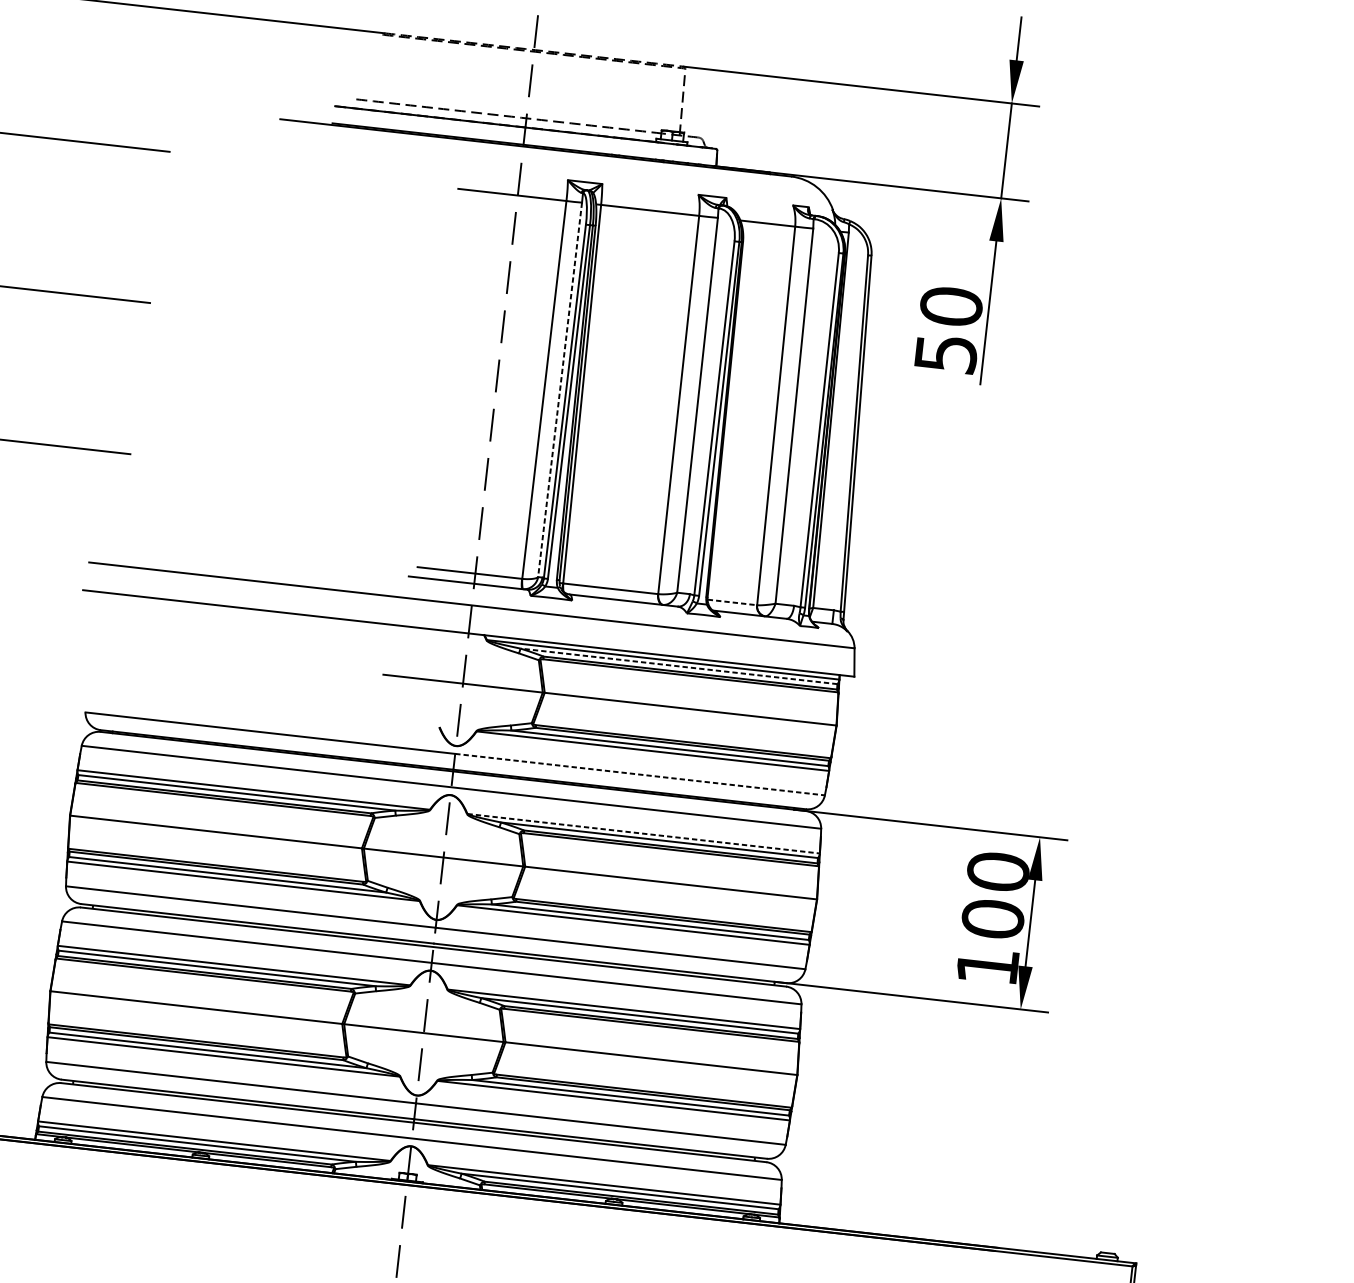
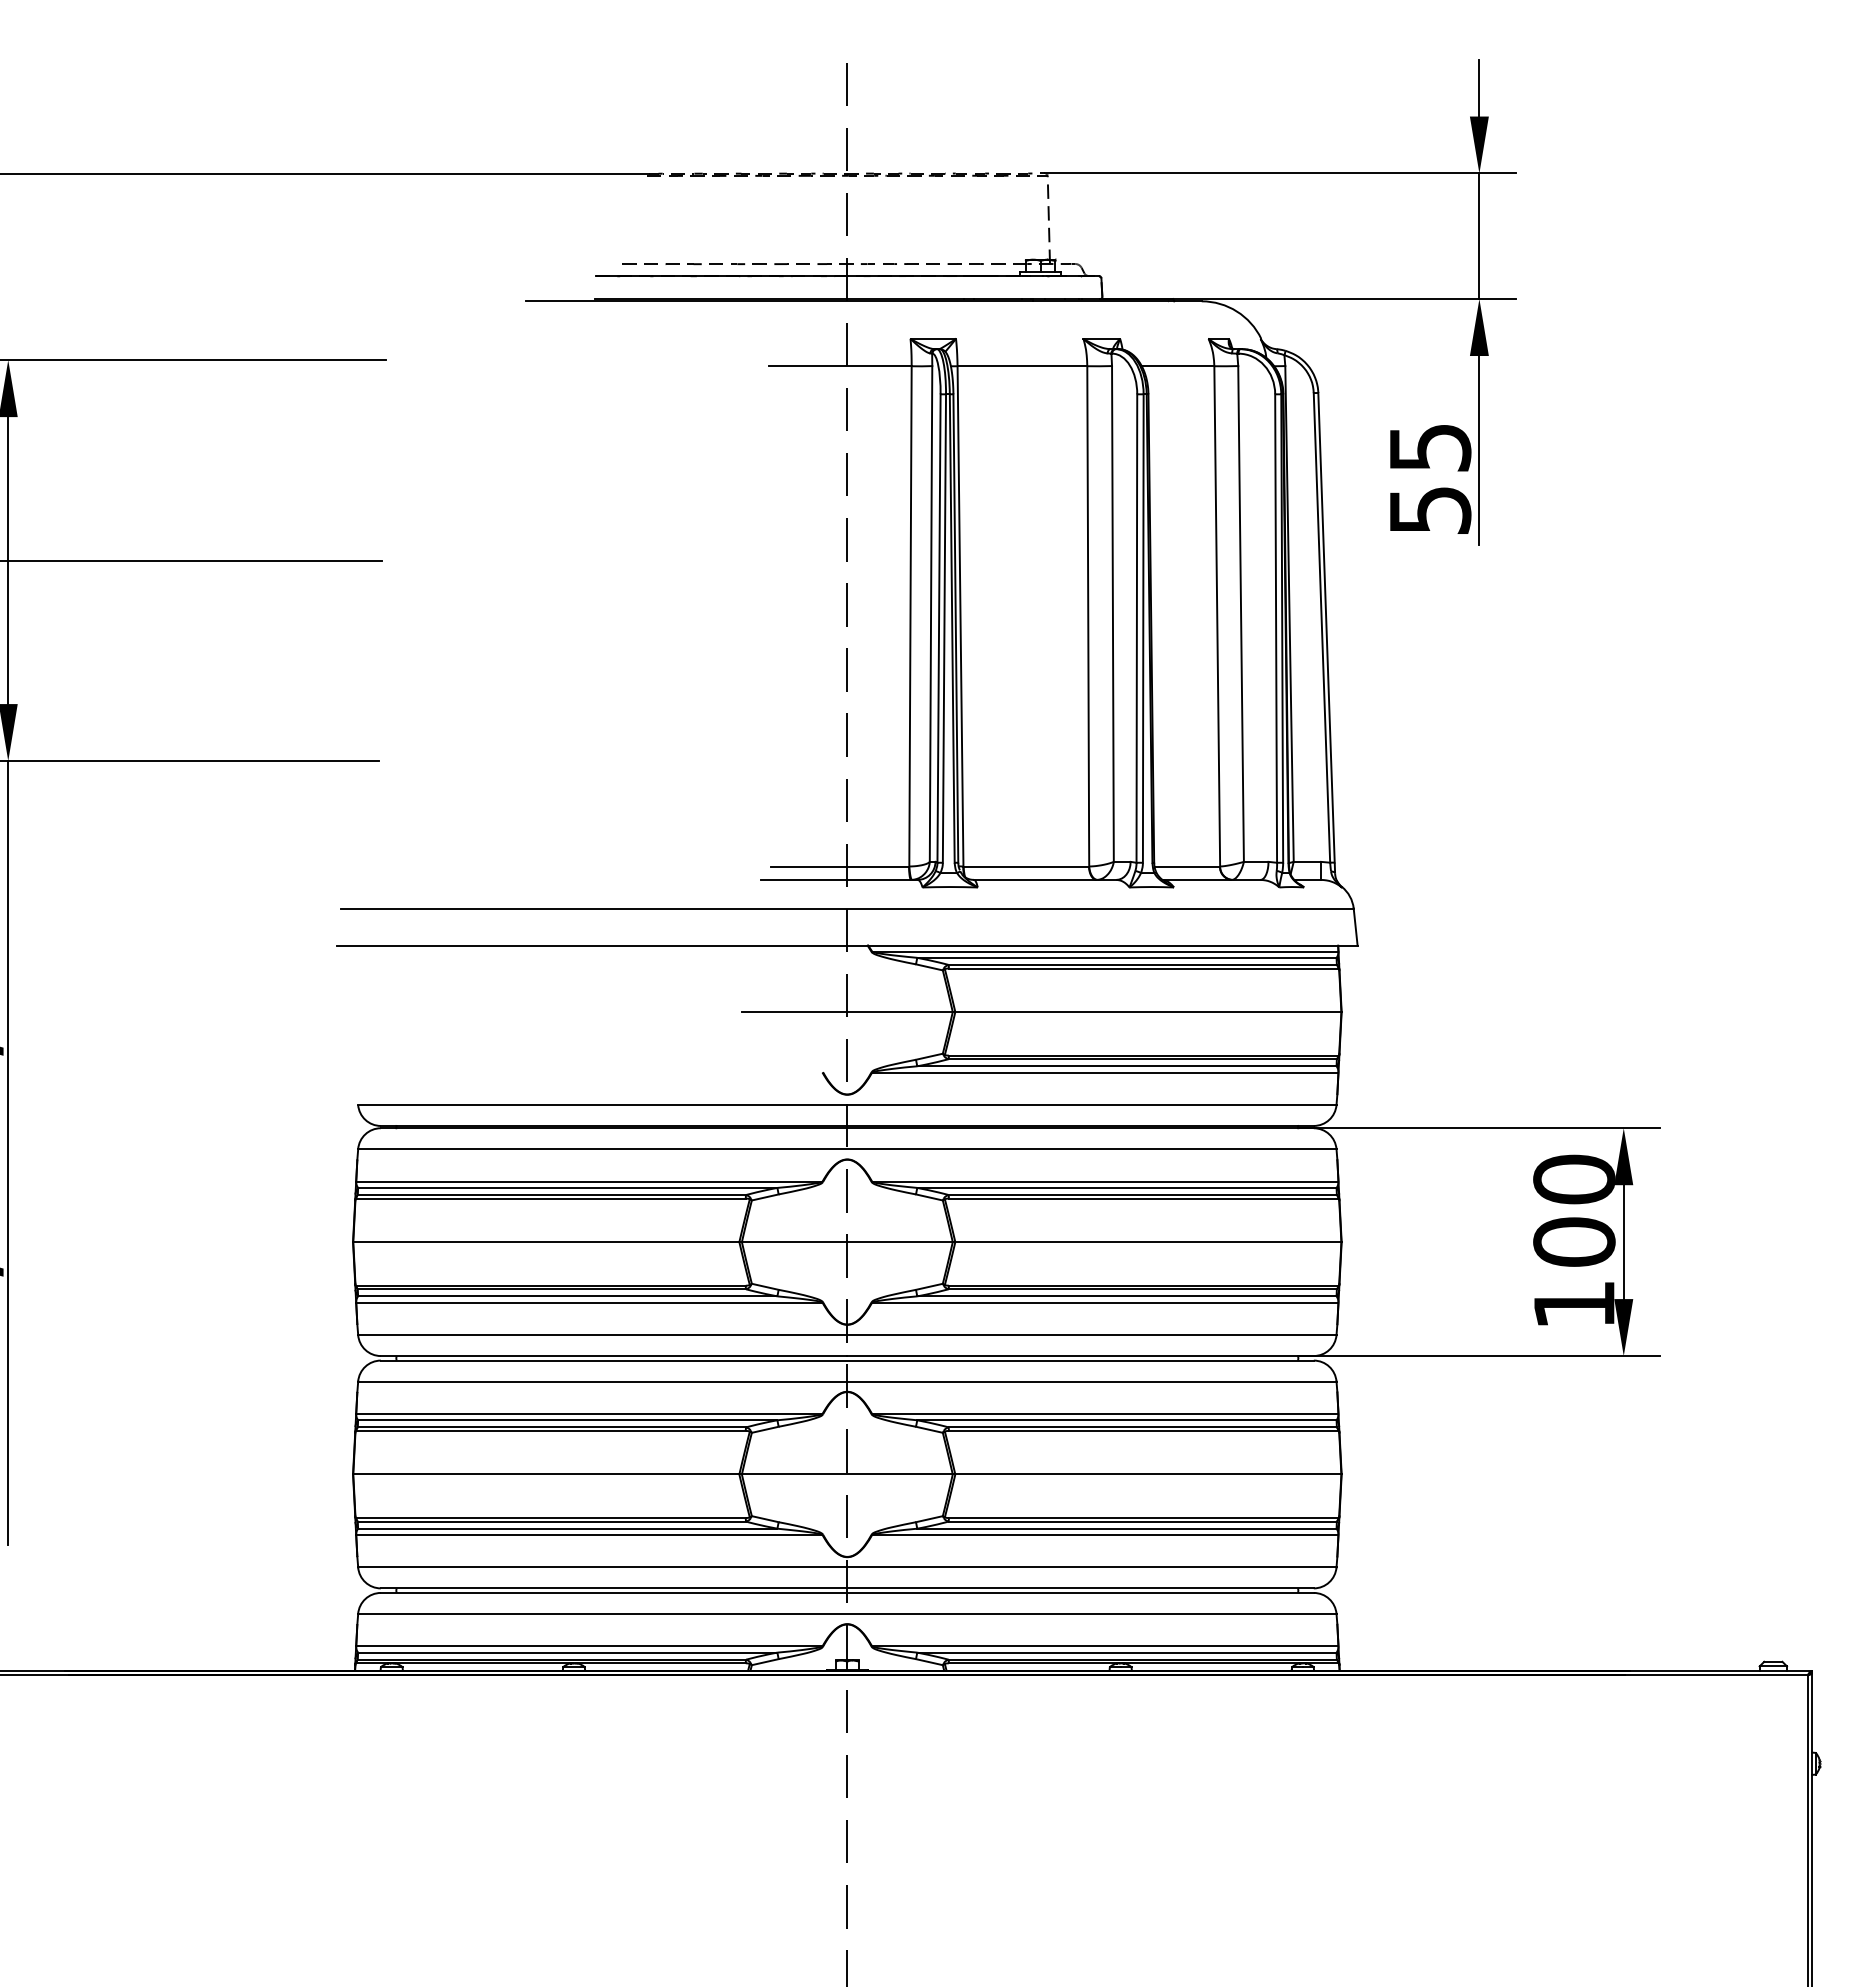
text: (950, 306) -> (1429, 447), 50 -> 55
line: (560, 389) -> (931, 613), dashed -> solid
line: (732, 602) -> (1187, 866), dashed -> solid
line: (678, 666) -> (1126, 957), dashed -> solid
line: (639, 774) -> (1091, 1105), dashed -> solid
line: (643, 833) -> (1105, 1181), dashed -> solid

